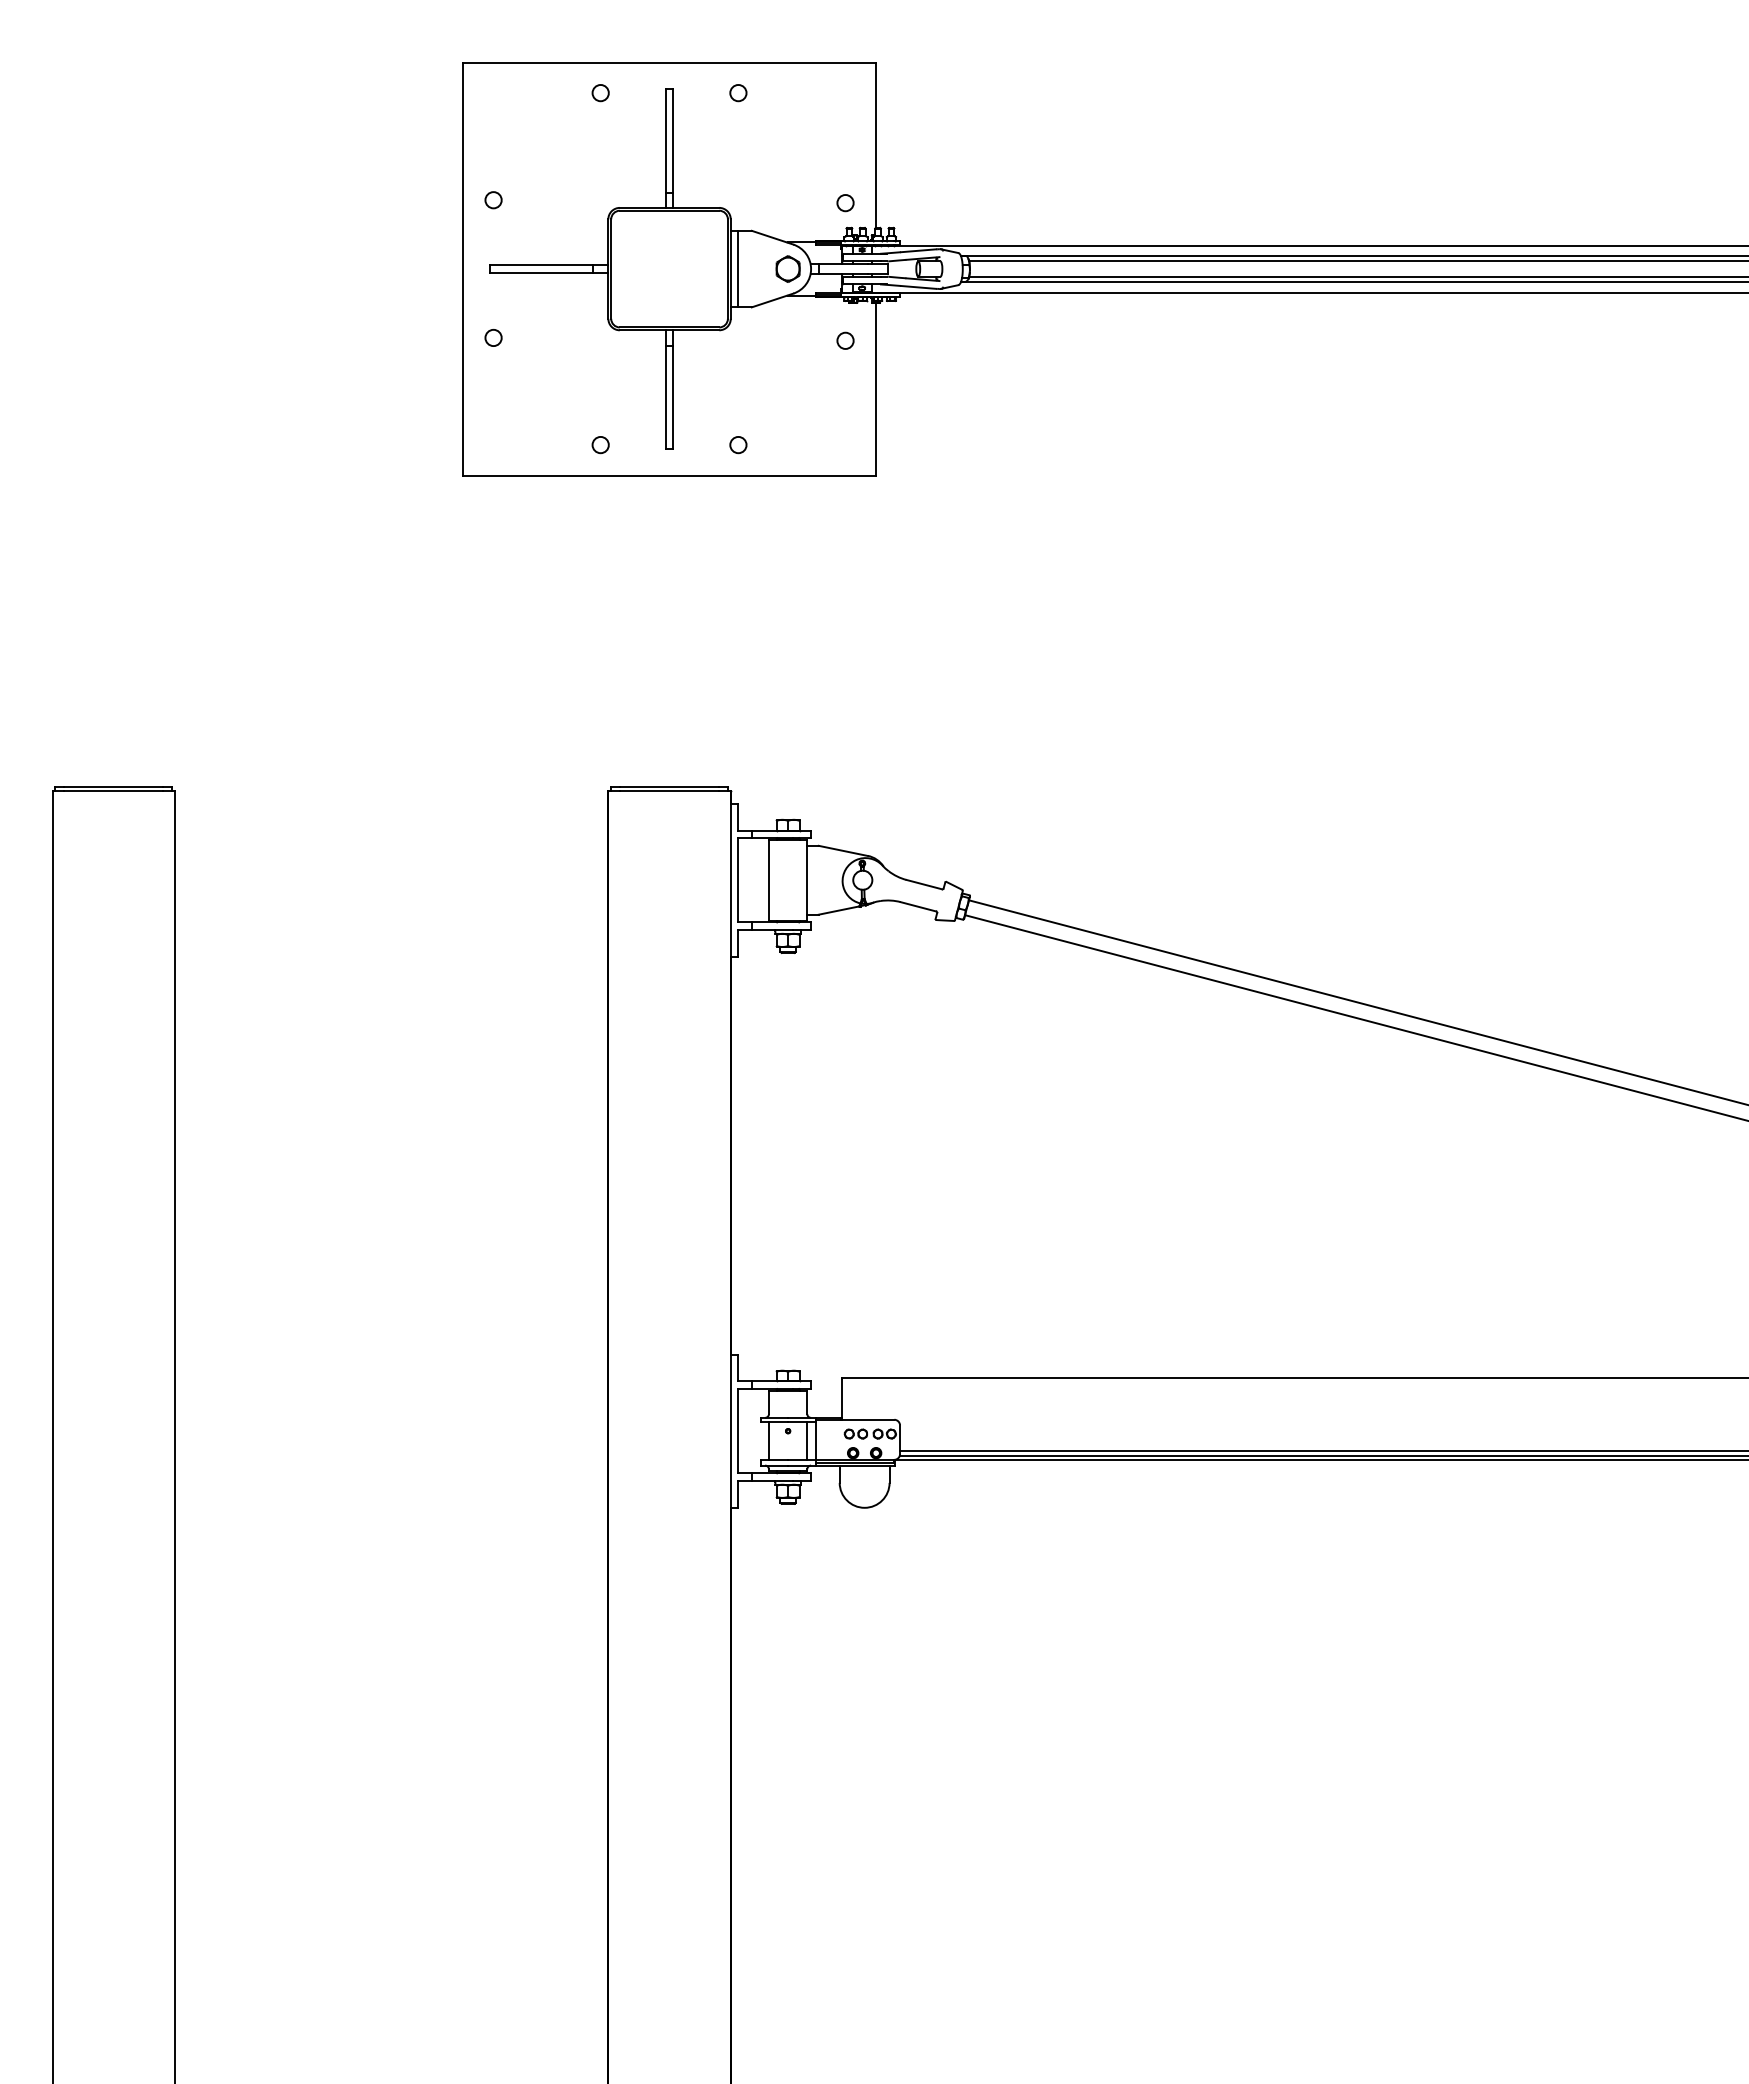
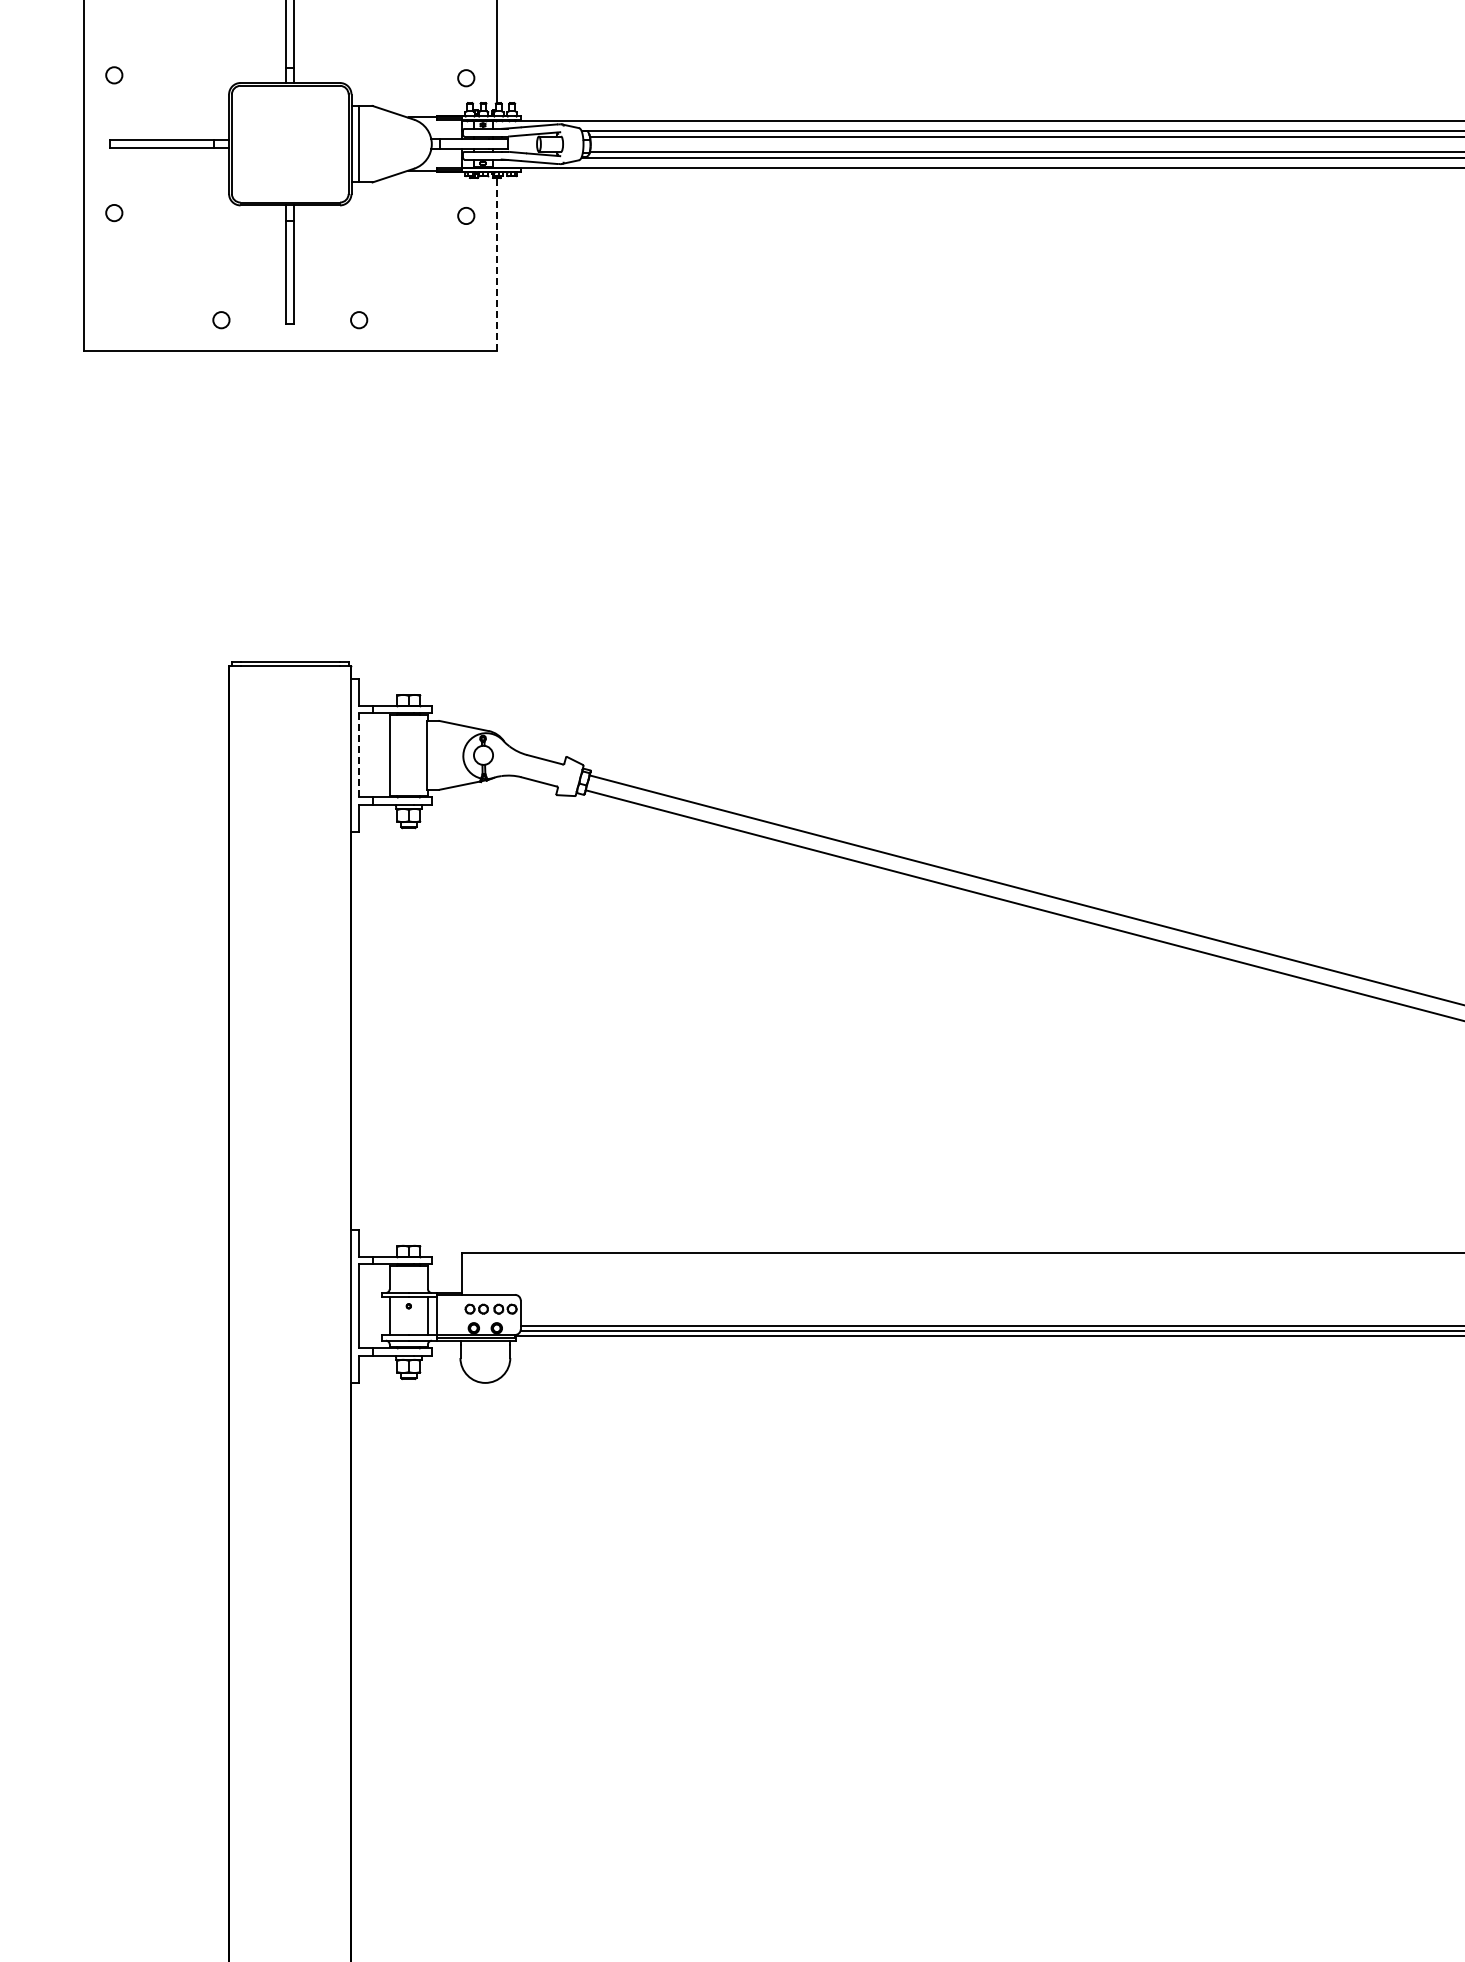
part: (787, 268) -> (408, 143), removed
line: (876, 388) -> (497, 263), solid -> dashed
line: (738, 879) -> (359, 754), solid -> dashed

